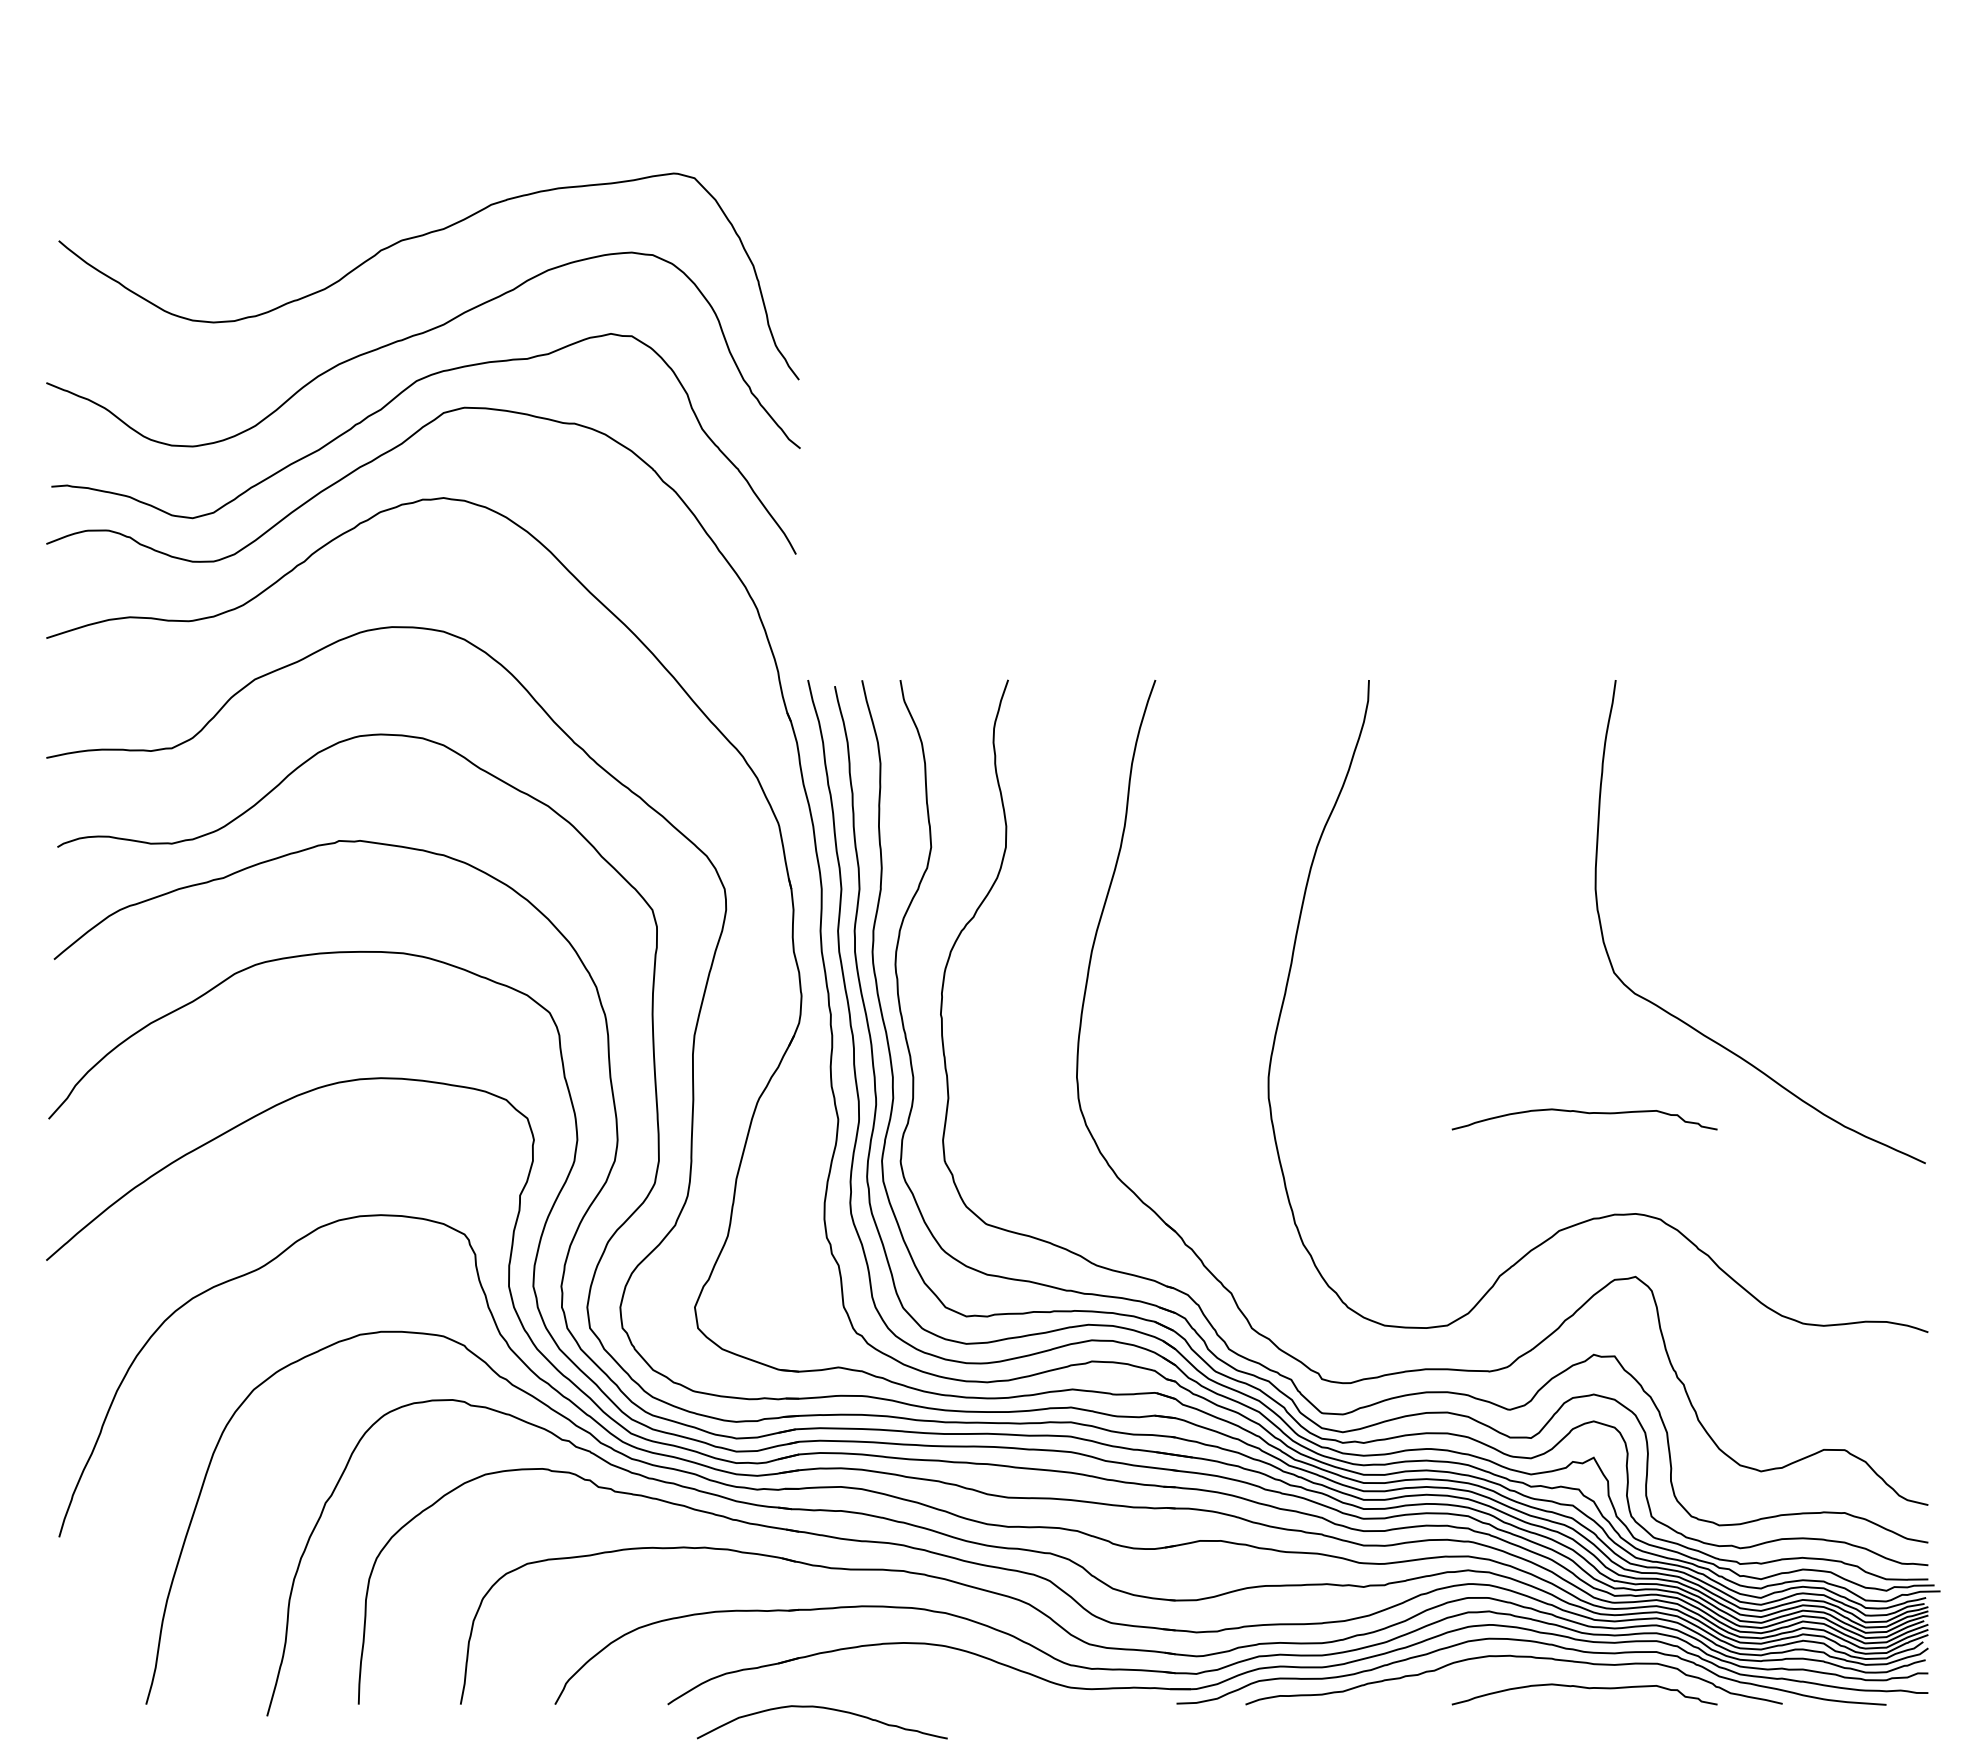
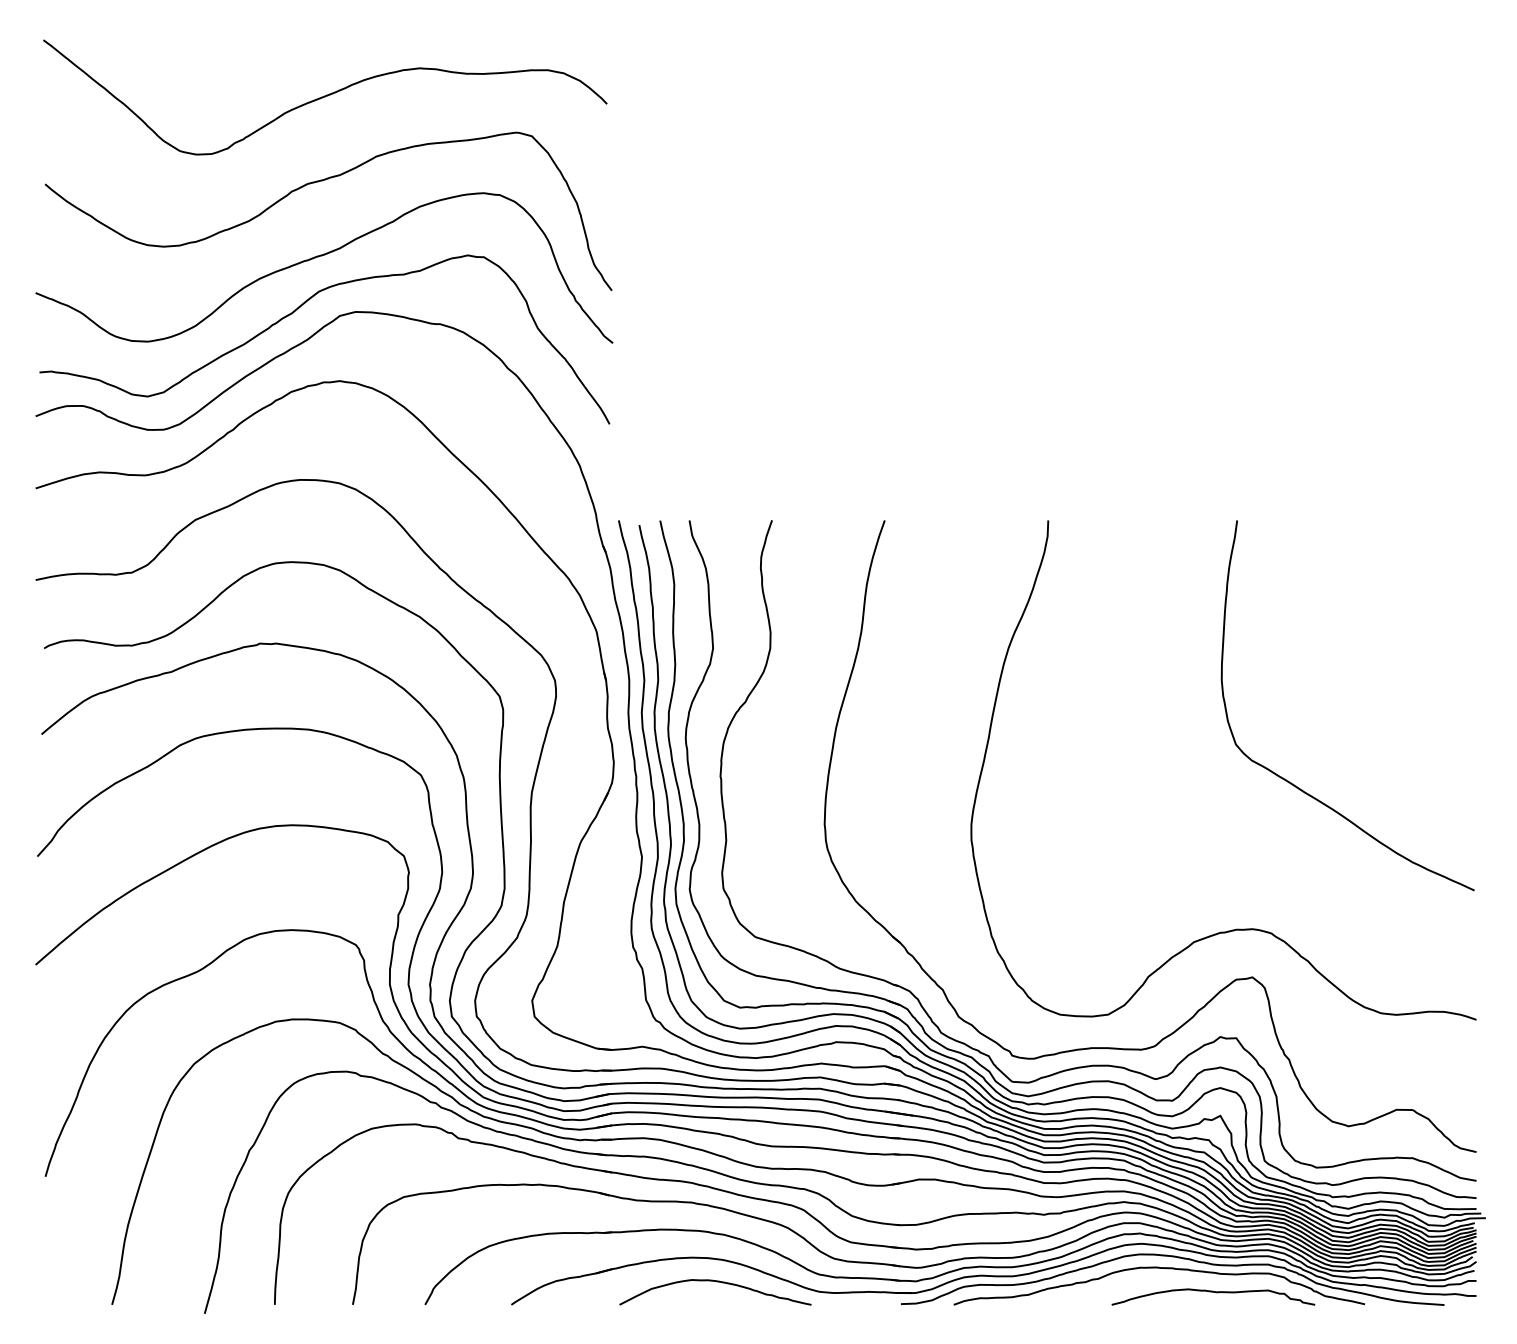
curve: (424, 127) -> (325, 97), added
curve: (1584, 1113) -> (1213, 852), removed
curve: (826, 1709) -> (718, 1282), moved

